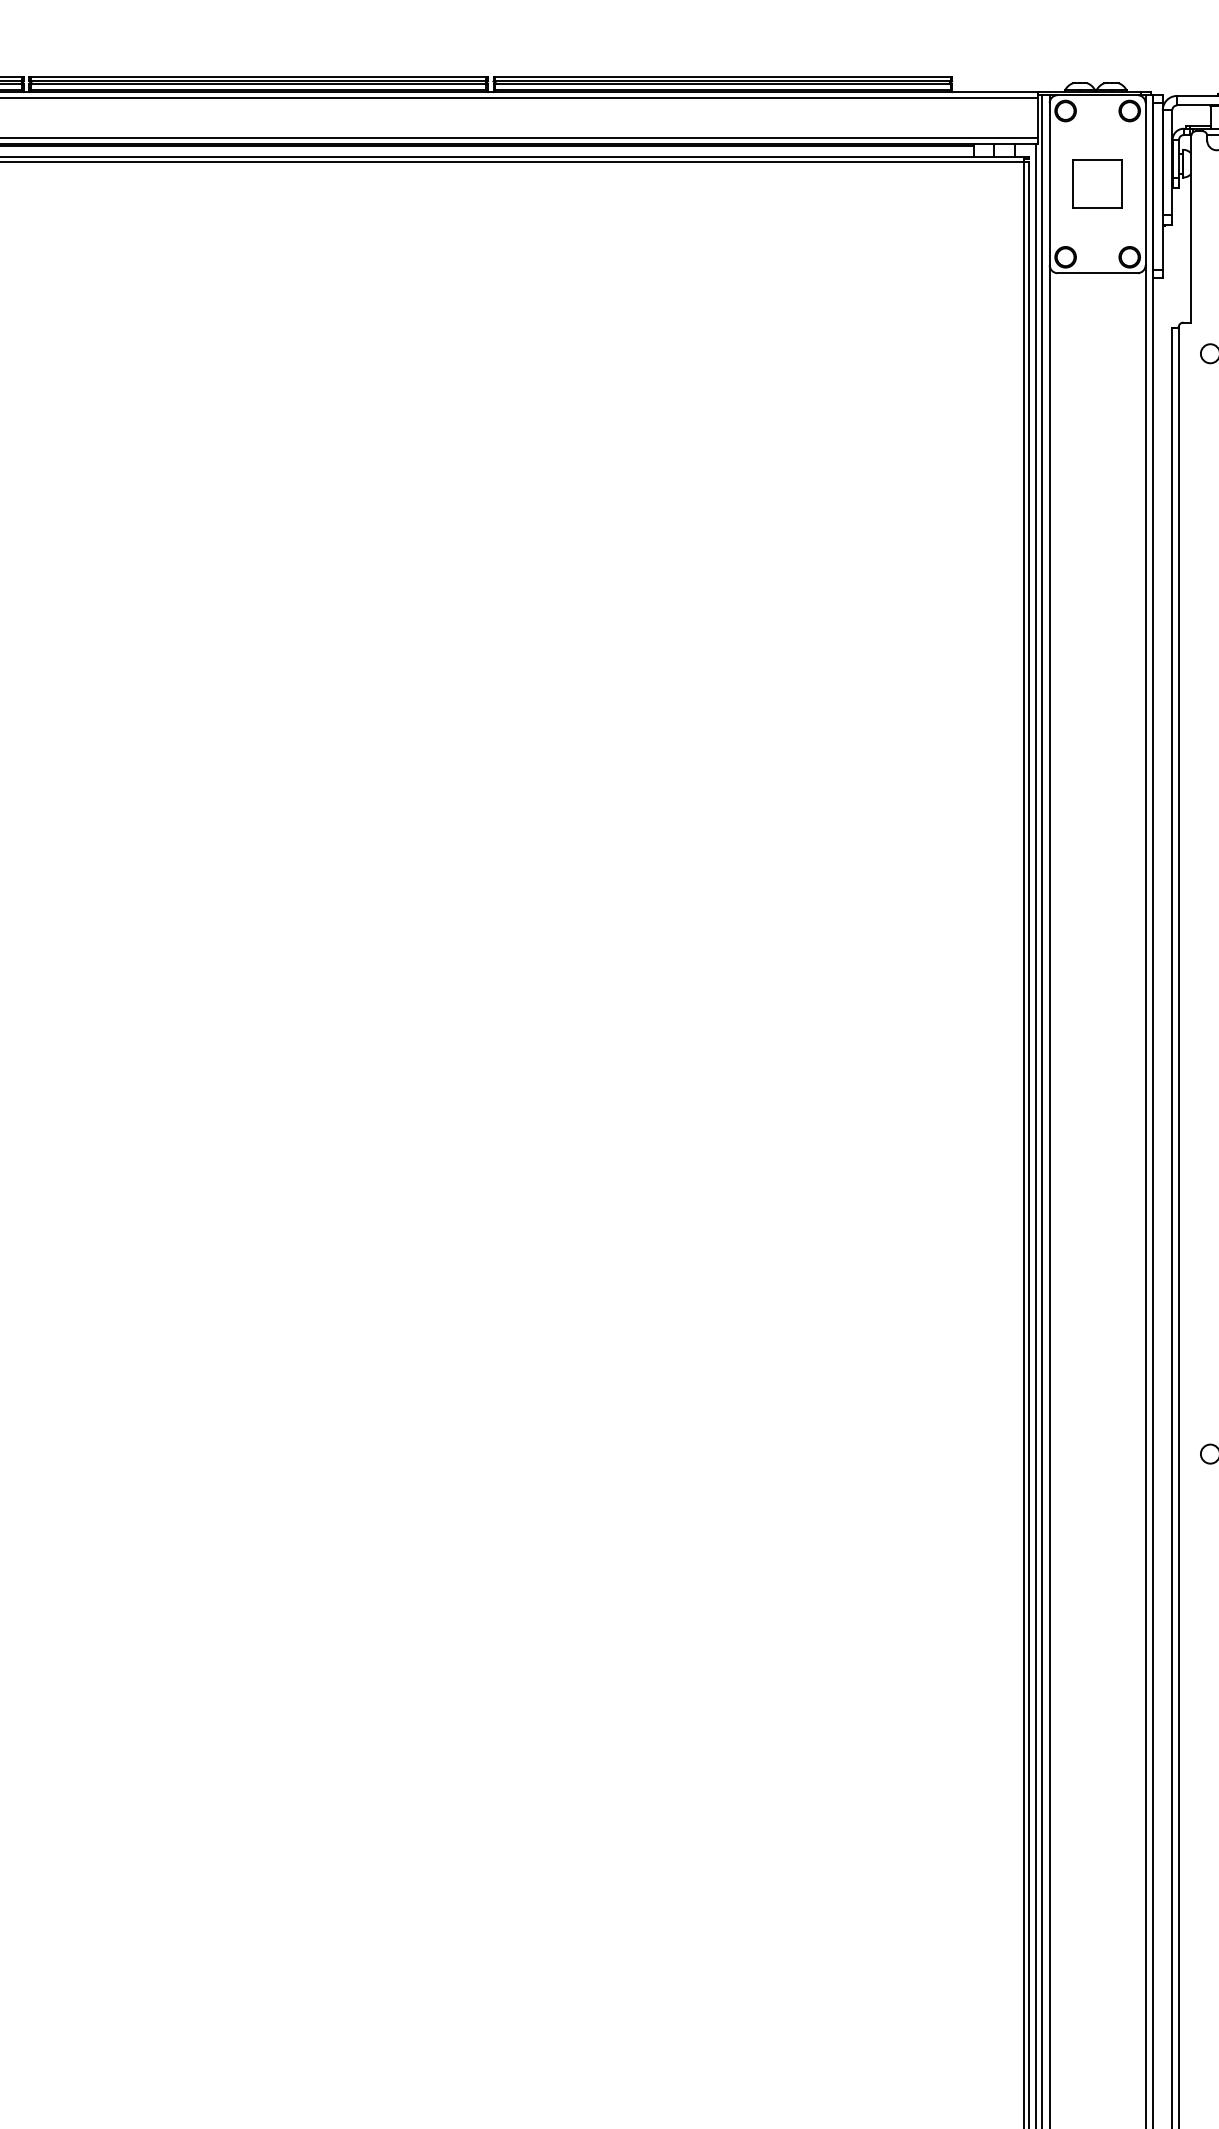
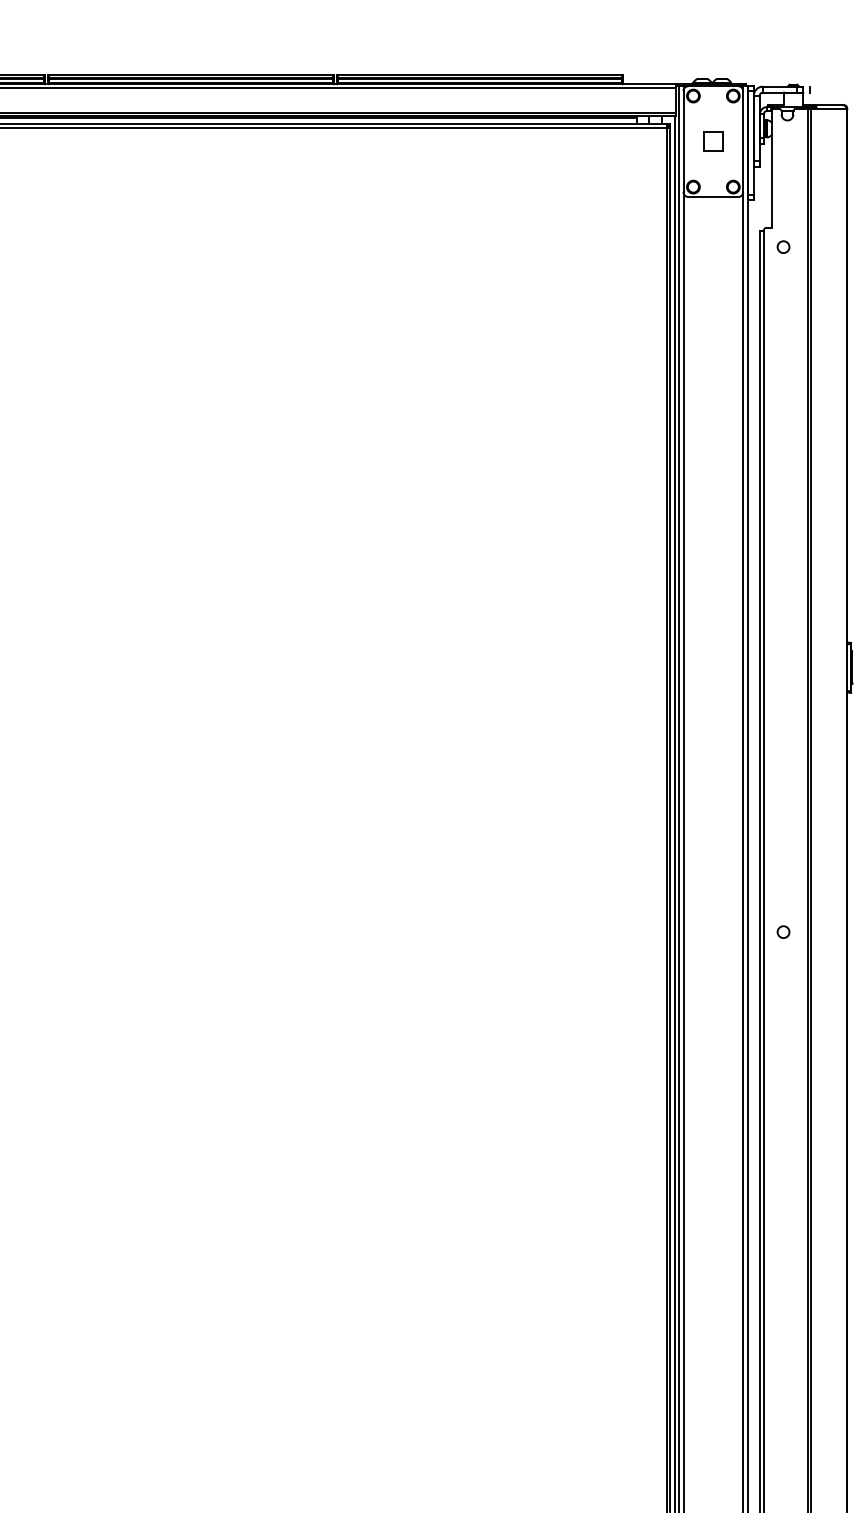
part: (1097, 184) -> (713, 141), size x0.62

